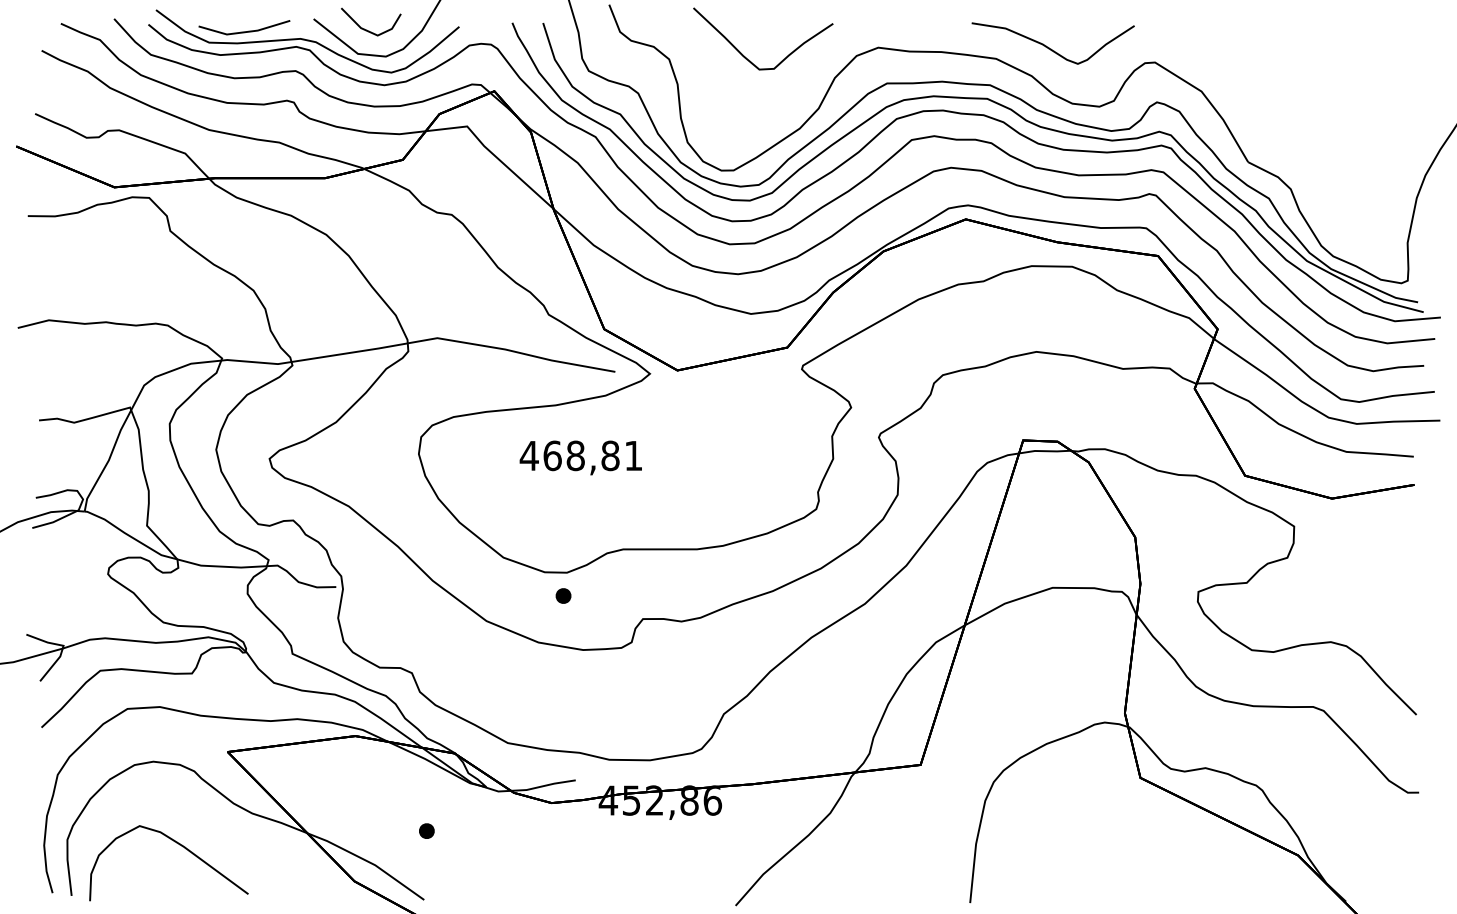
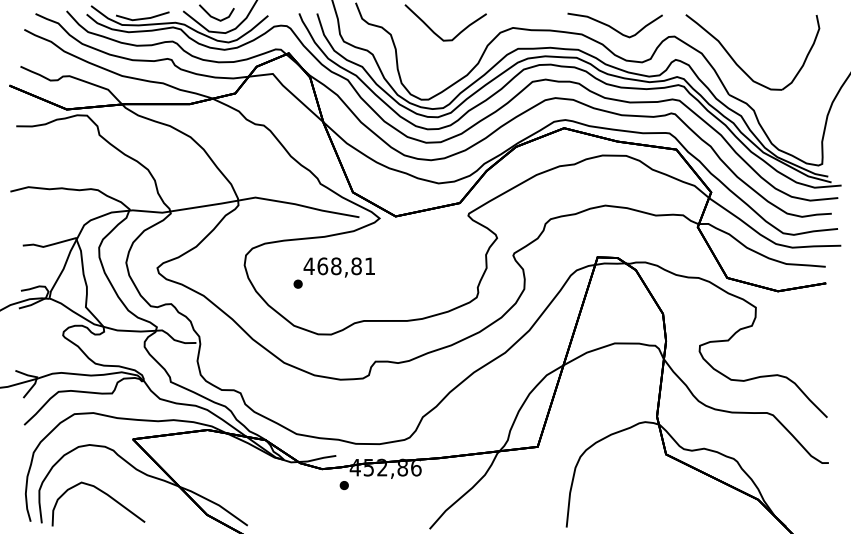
part: (1266, 112) -> (739, 65), added
part: (562, 594) -> (297, 283), moved
part: (425, 831) -> (343, 485), moved

